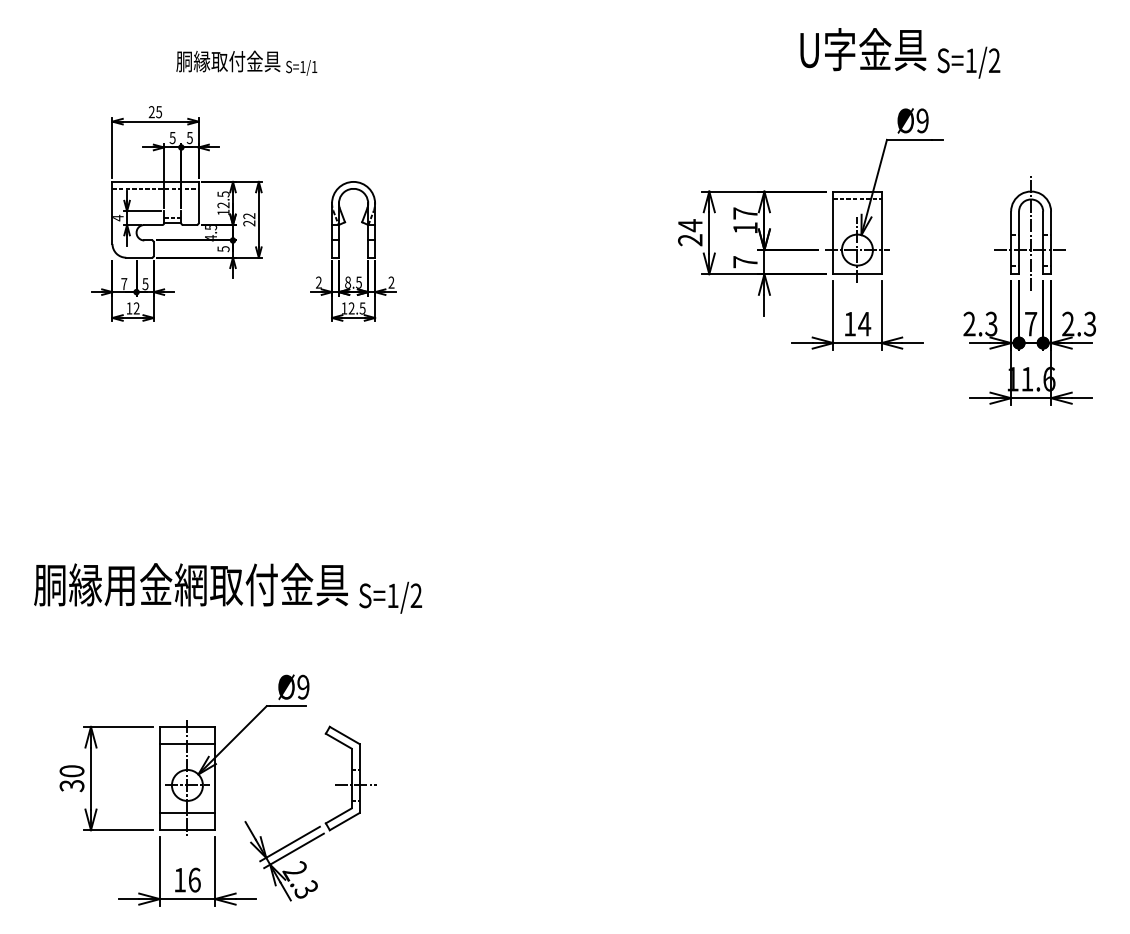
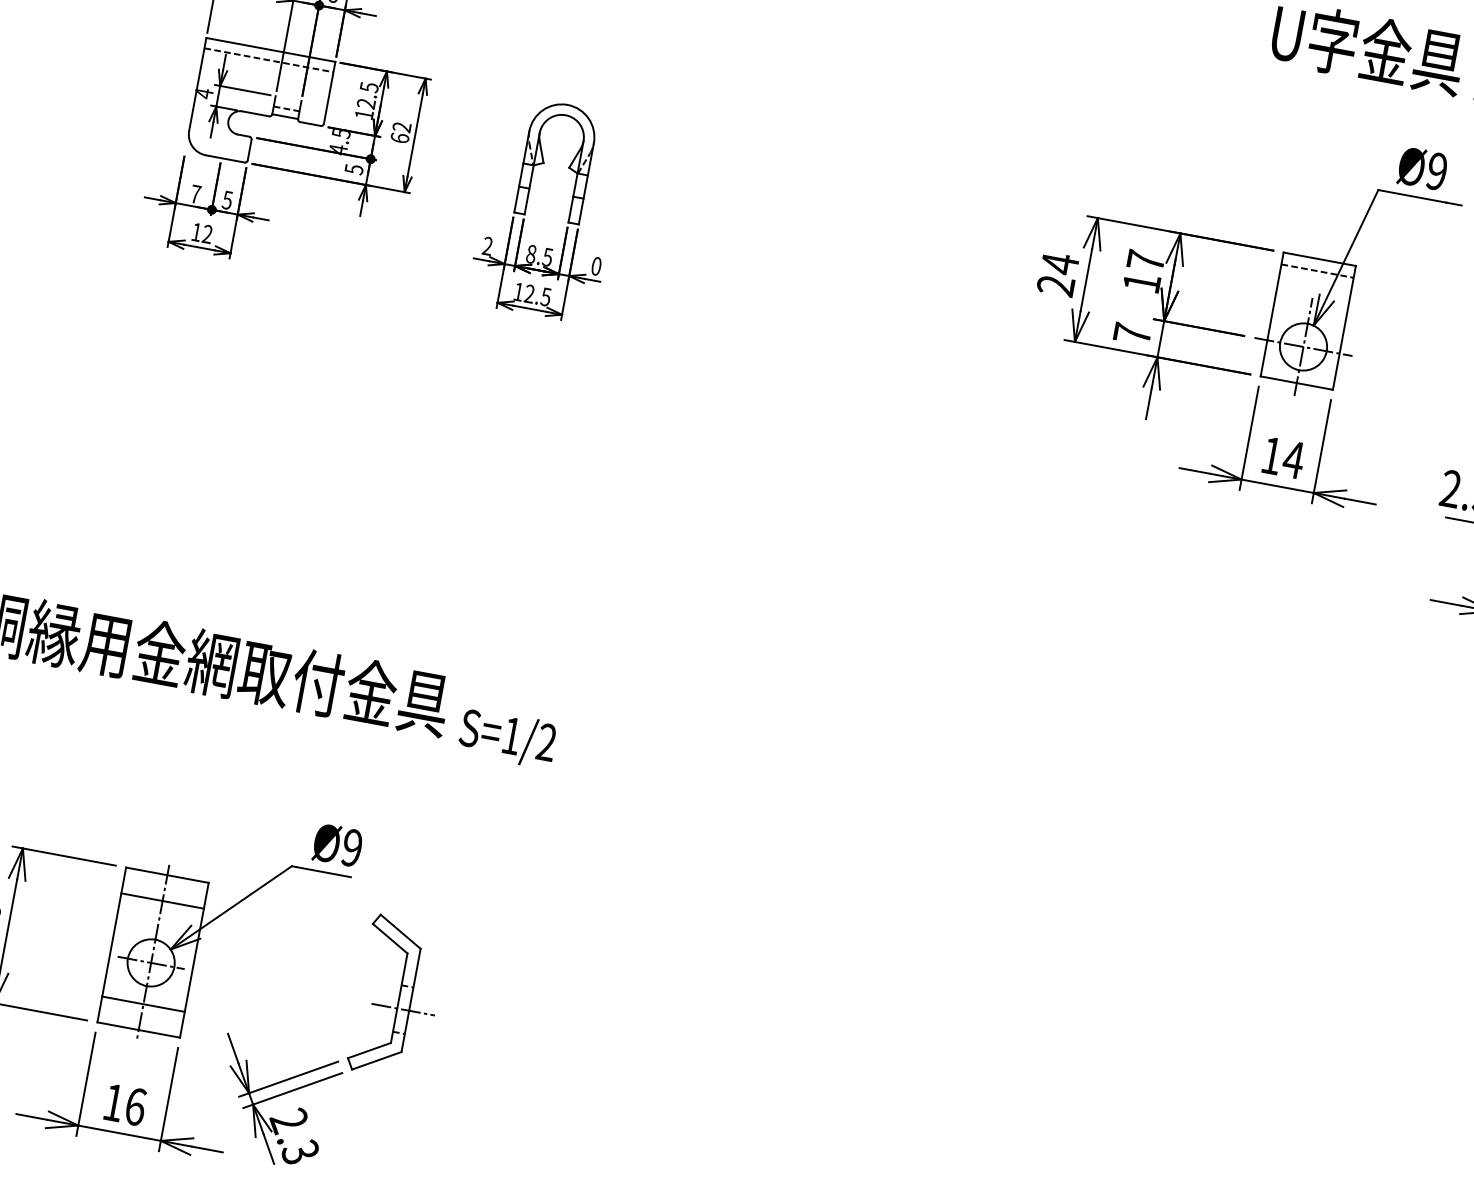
text: (249, 223) -> (400, 138), 22 -> 62
text: (391, 282) -> (596, 266), 2 -> 0

